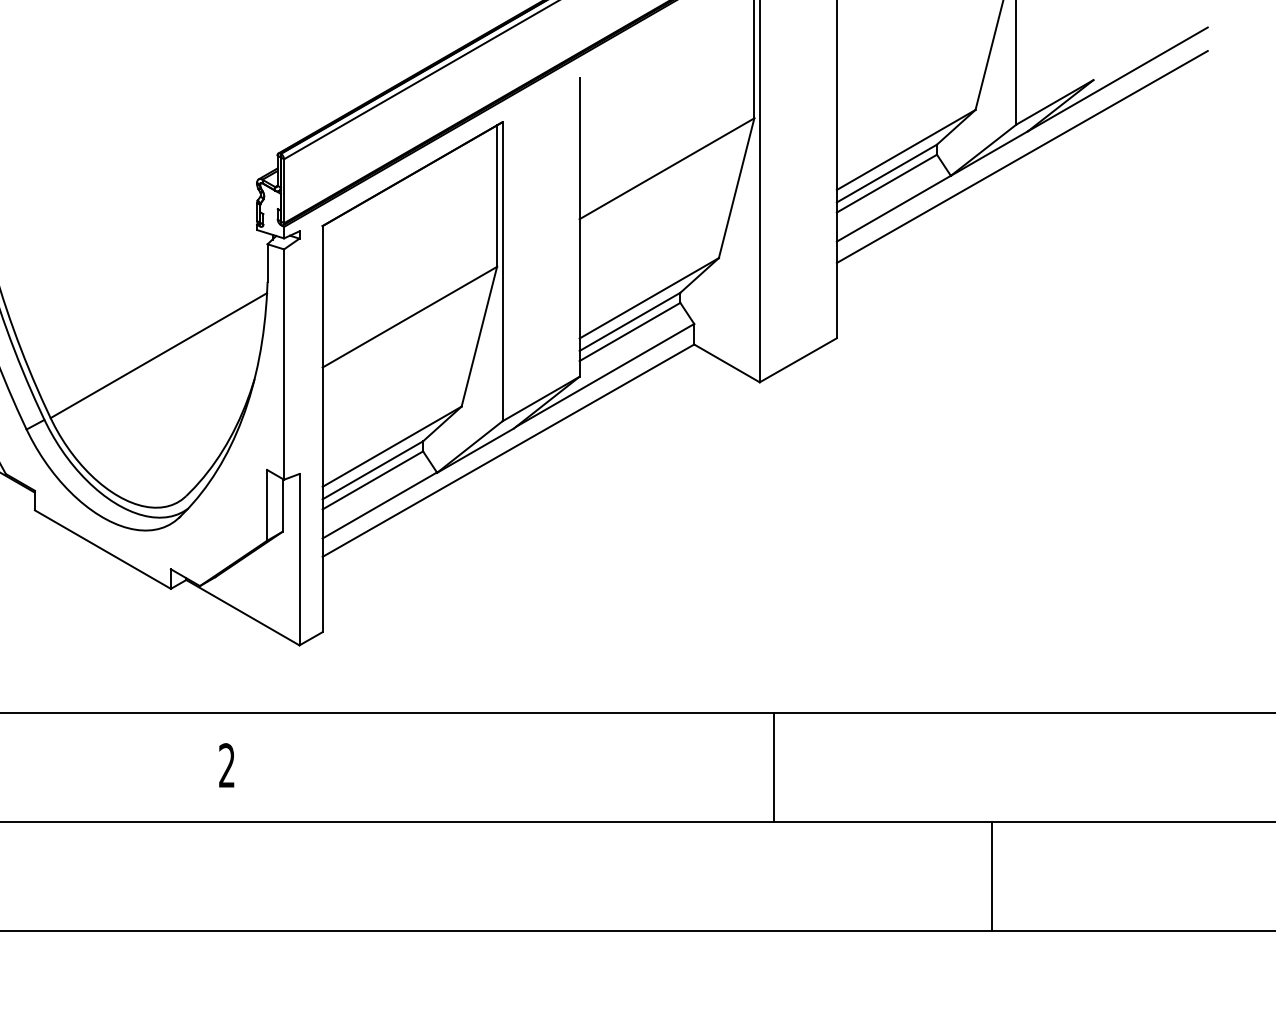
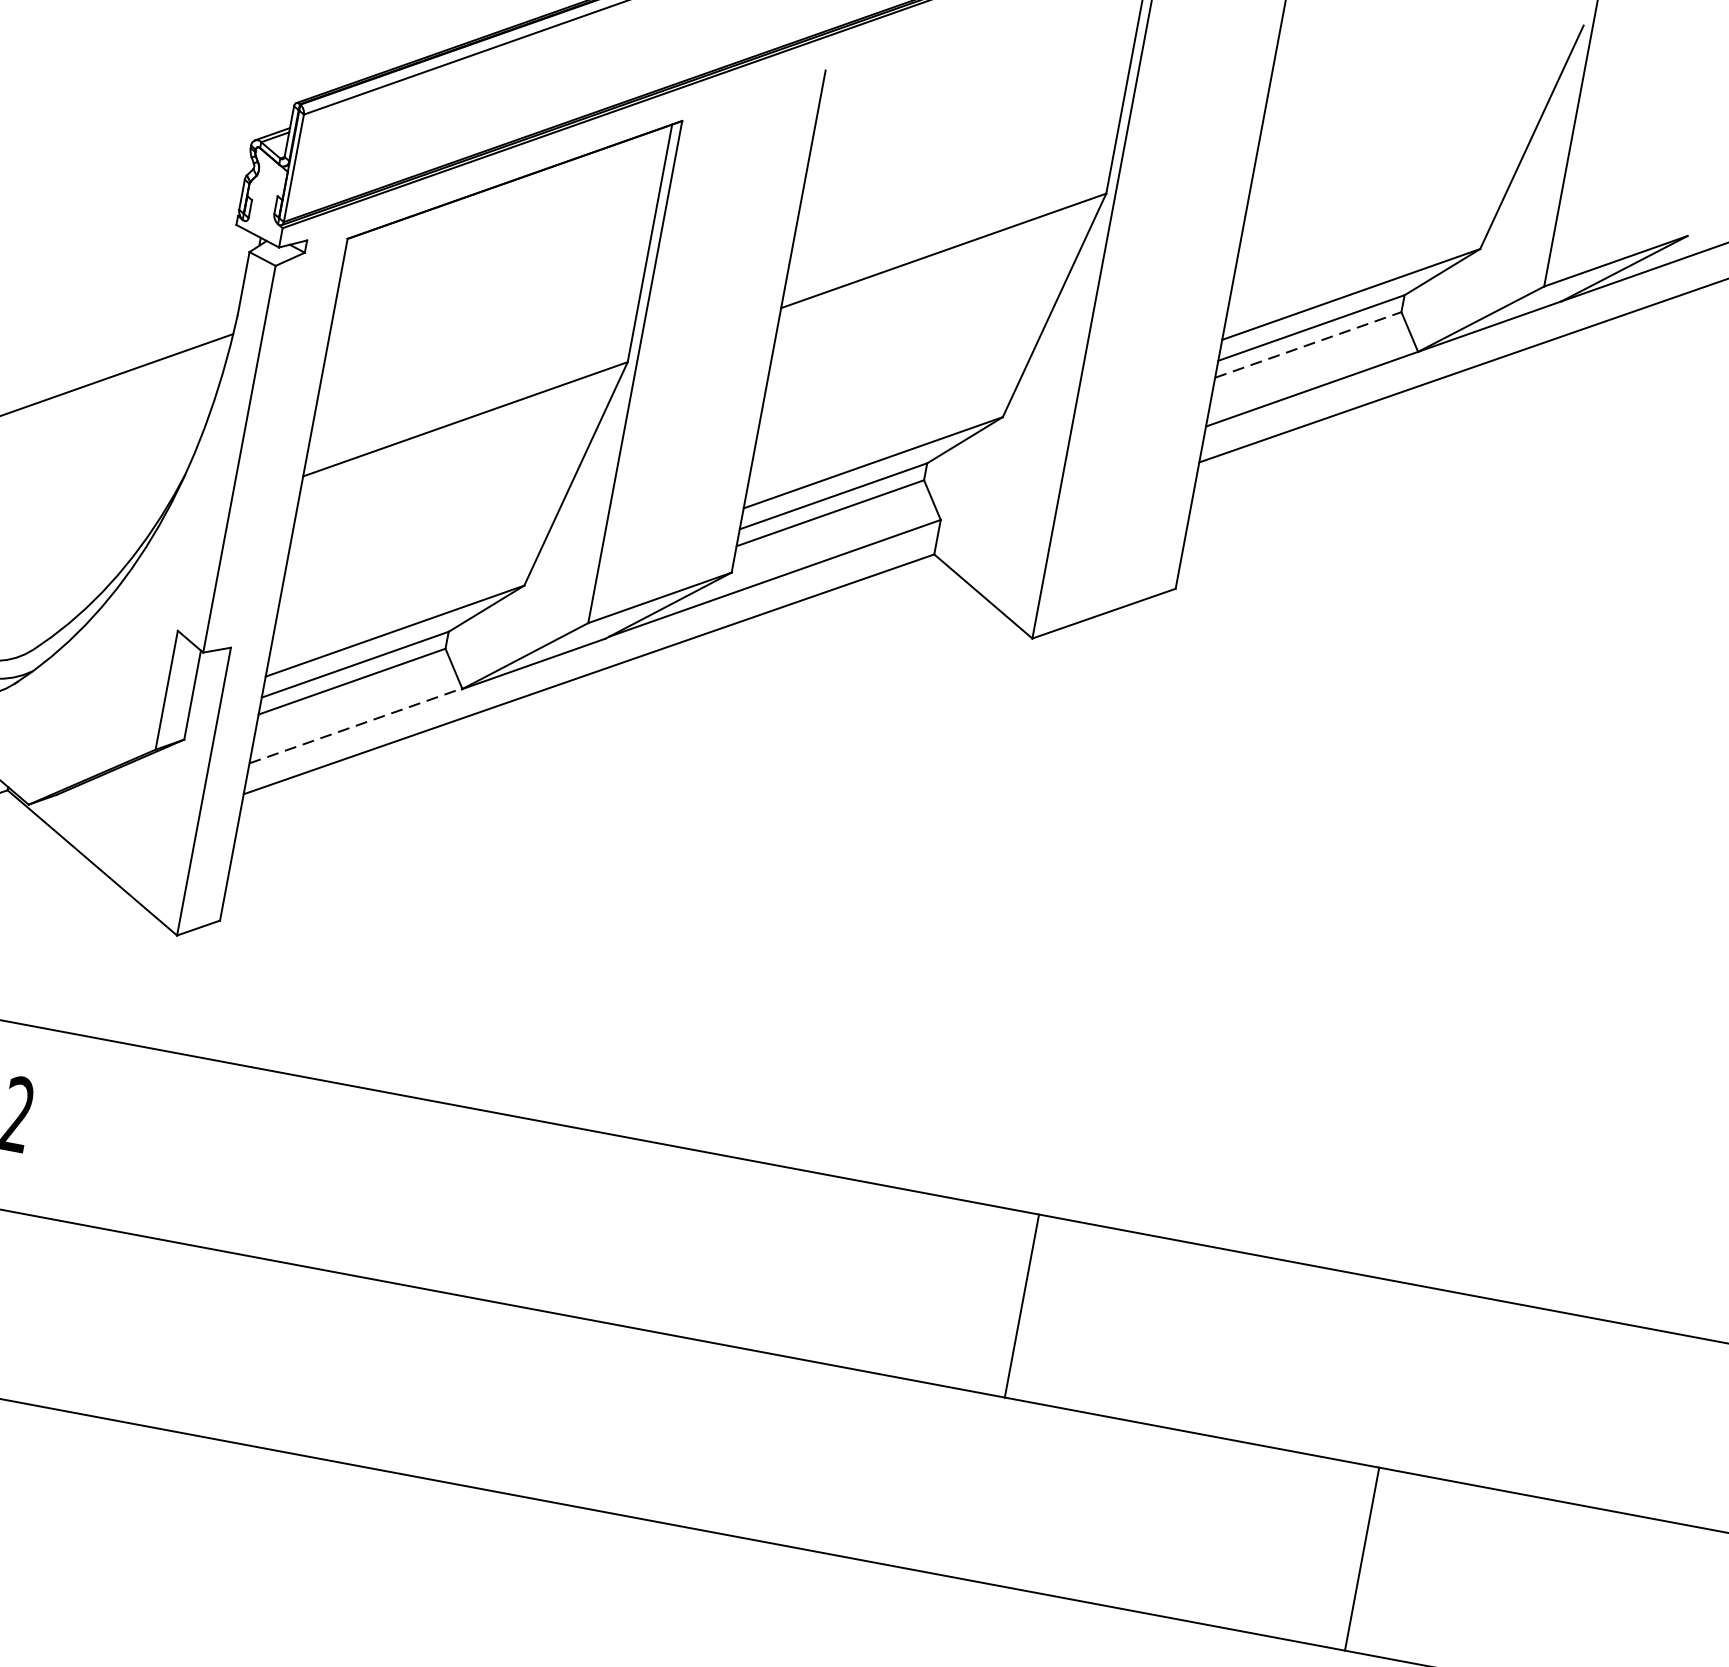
line: (886, 183) -> (1307, 344), solid -> dashed
line: (380, 505) -> (357, 726), solid -> dashed
line: (773, 767) -> (1021, 1305), moved
line: (991, 876) -> (1361, 1558), moved

